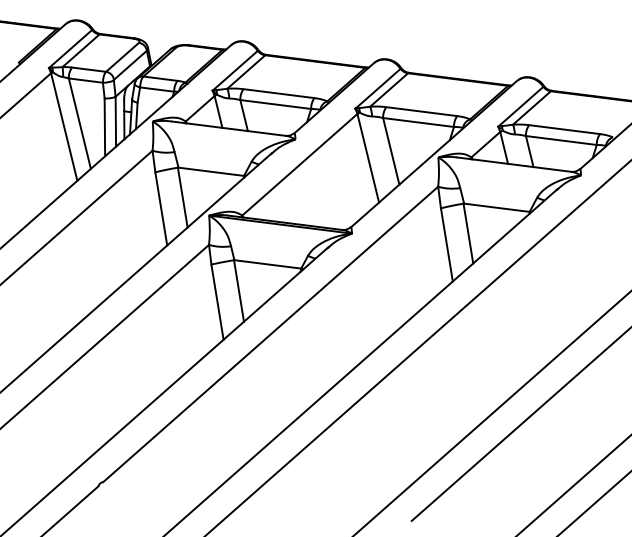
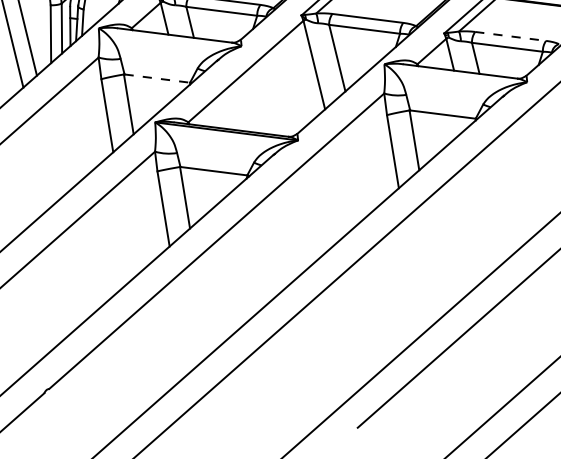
line: (564, 129) -> (510, 36), solid -> dashed
line: (211, 171) -> (157, 78), solid -> dashed

